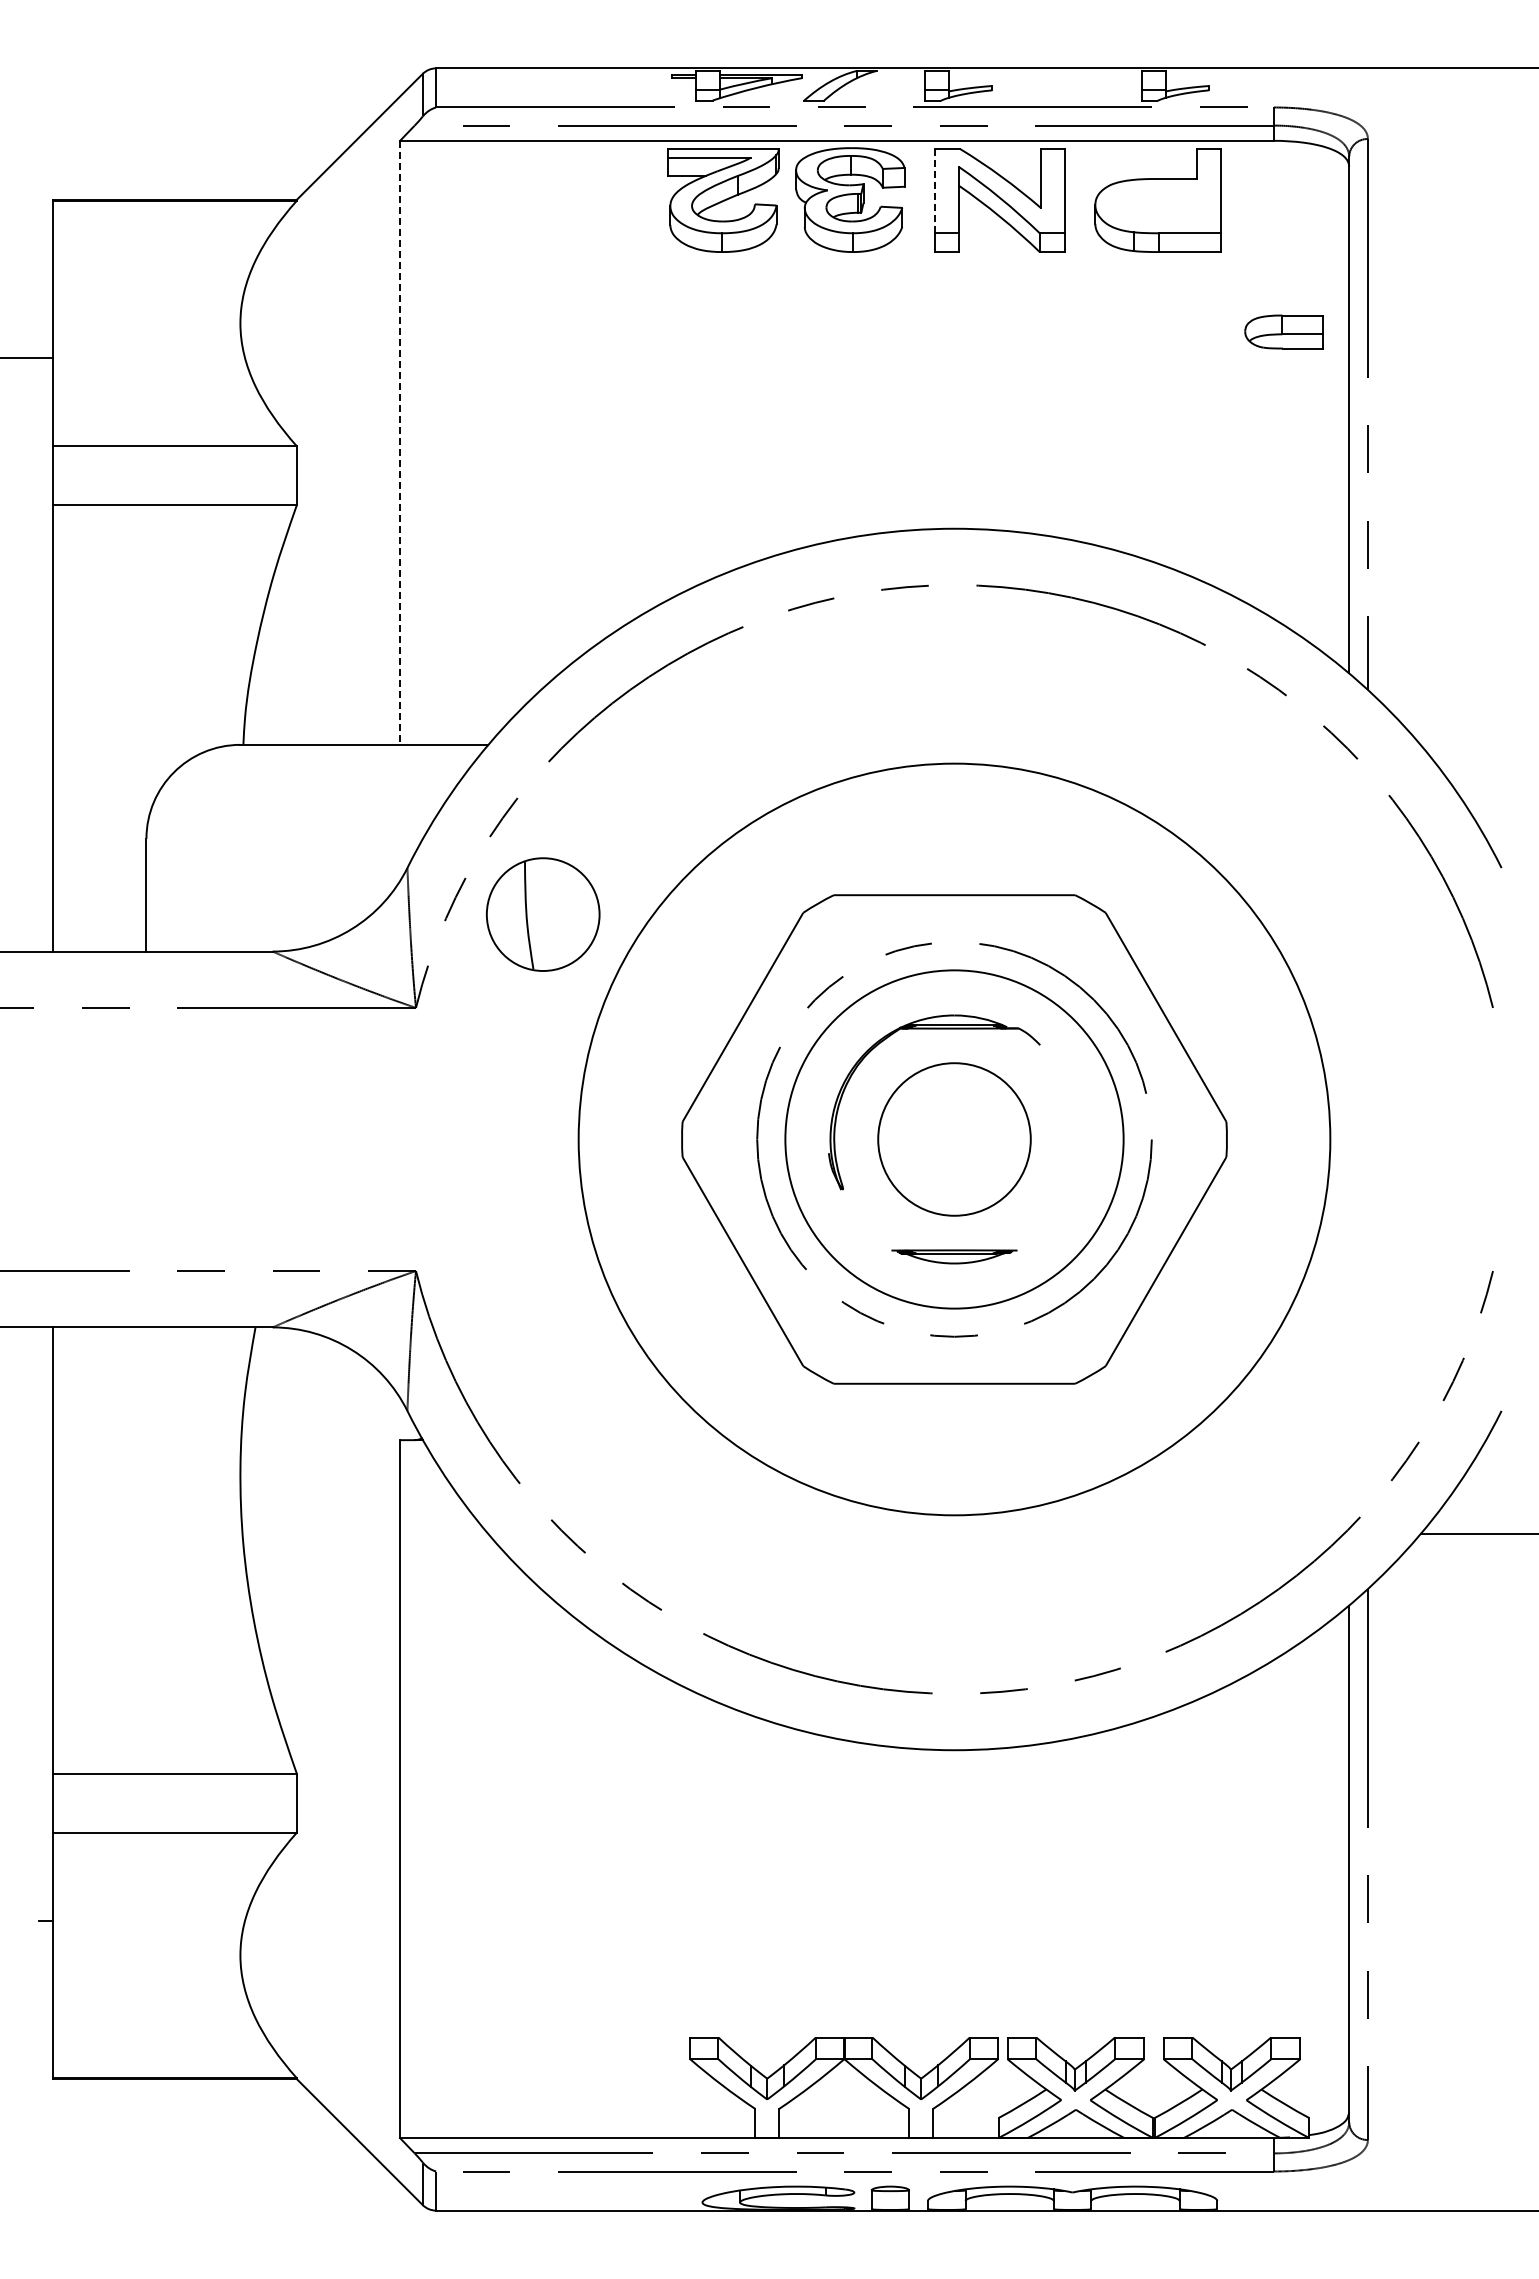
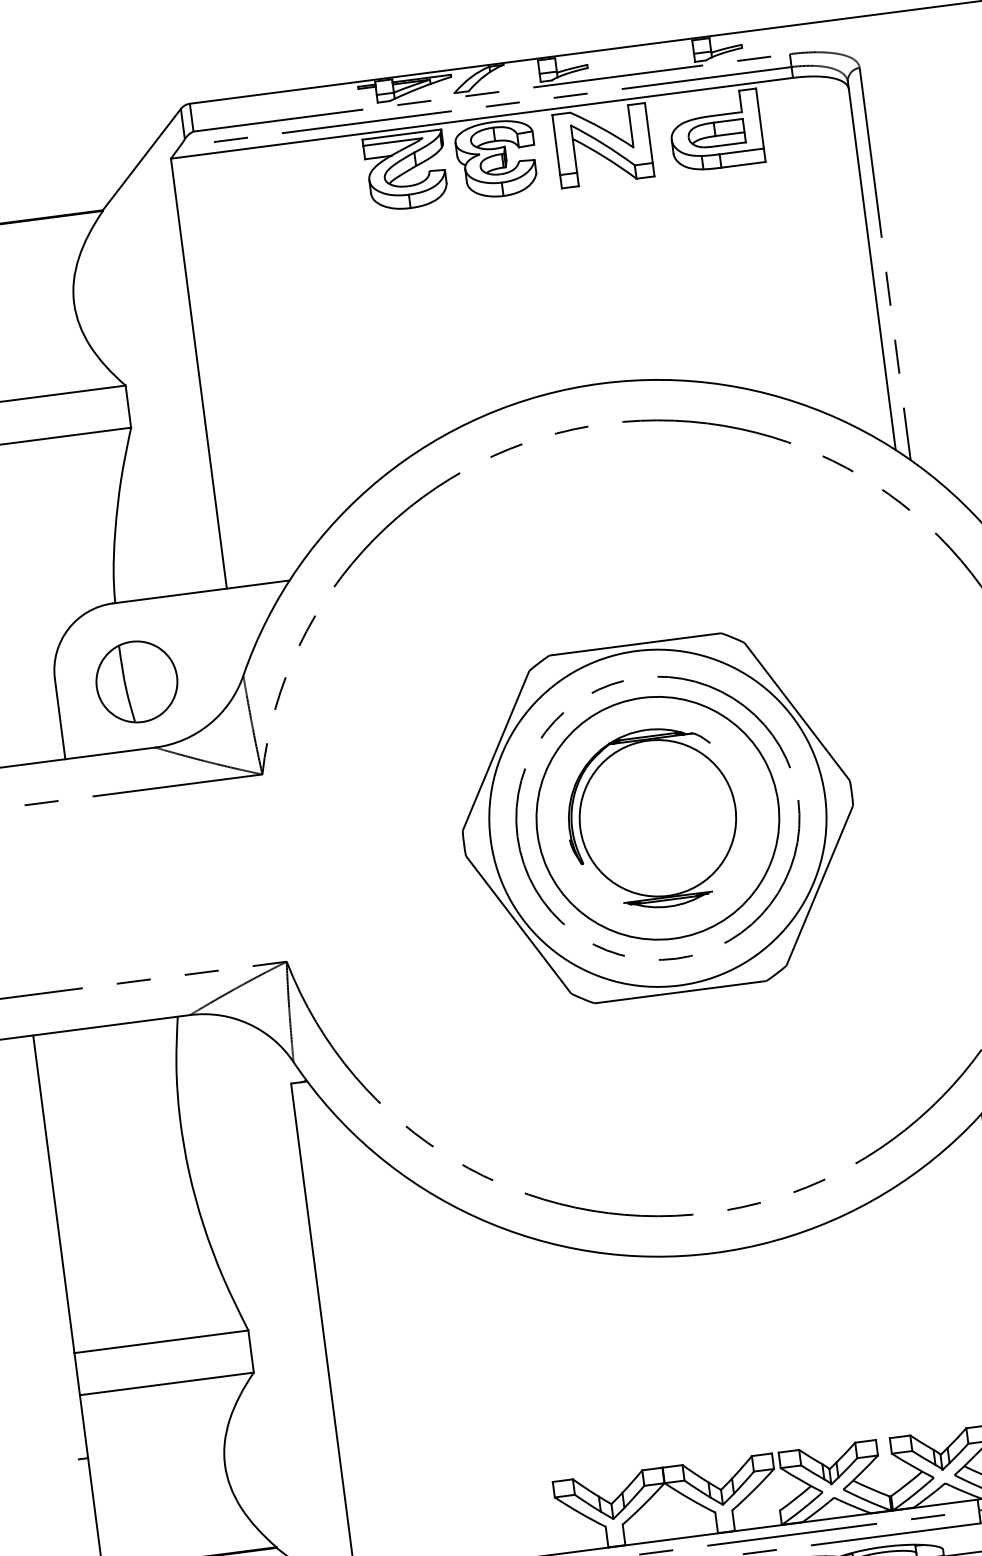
line: (934, 191) -> (556, 145), dashed -> solid
part: (1283, 331) -> (715, 133), moved
line: (400, 443) -> (199, 374), dashed -> solid
part: (543, 914) -> (137, 681), moved
circle: (954, 1139) -> (657, 818), size x0.62
circle: (954, 1139) -> (657, 818), size x1.43

